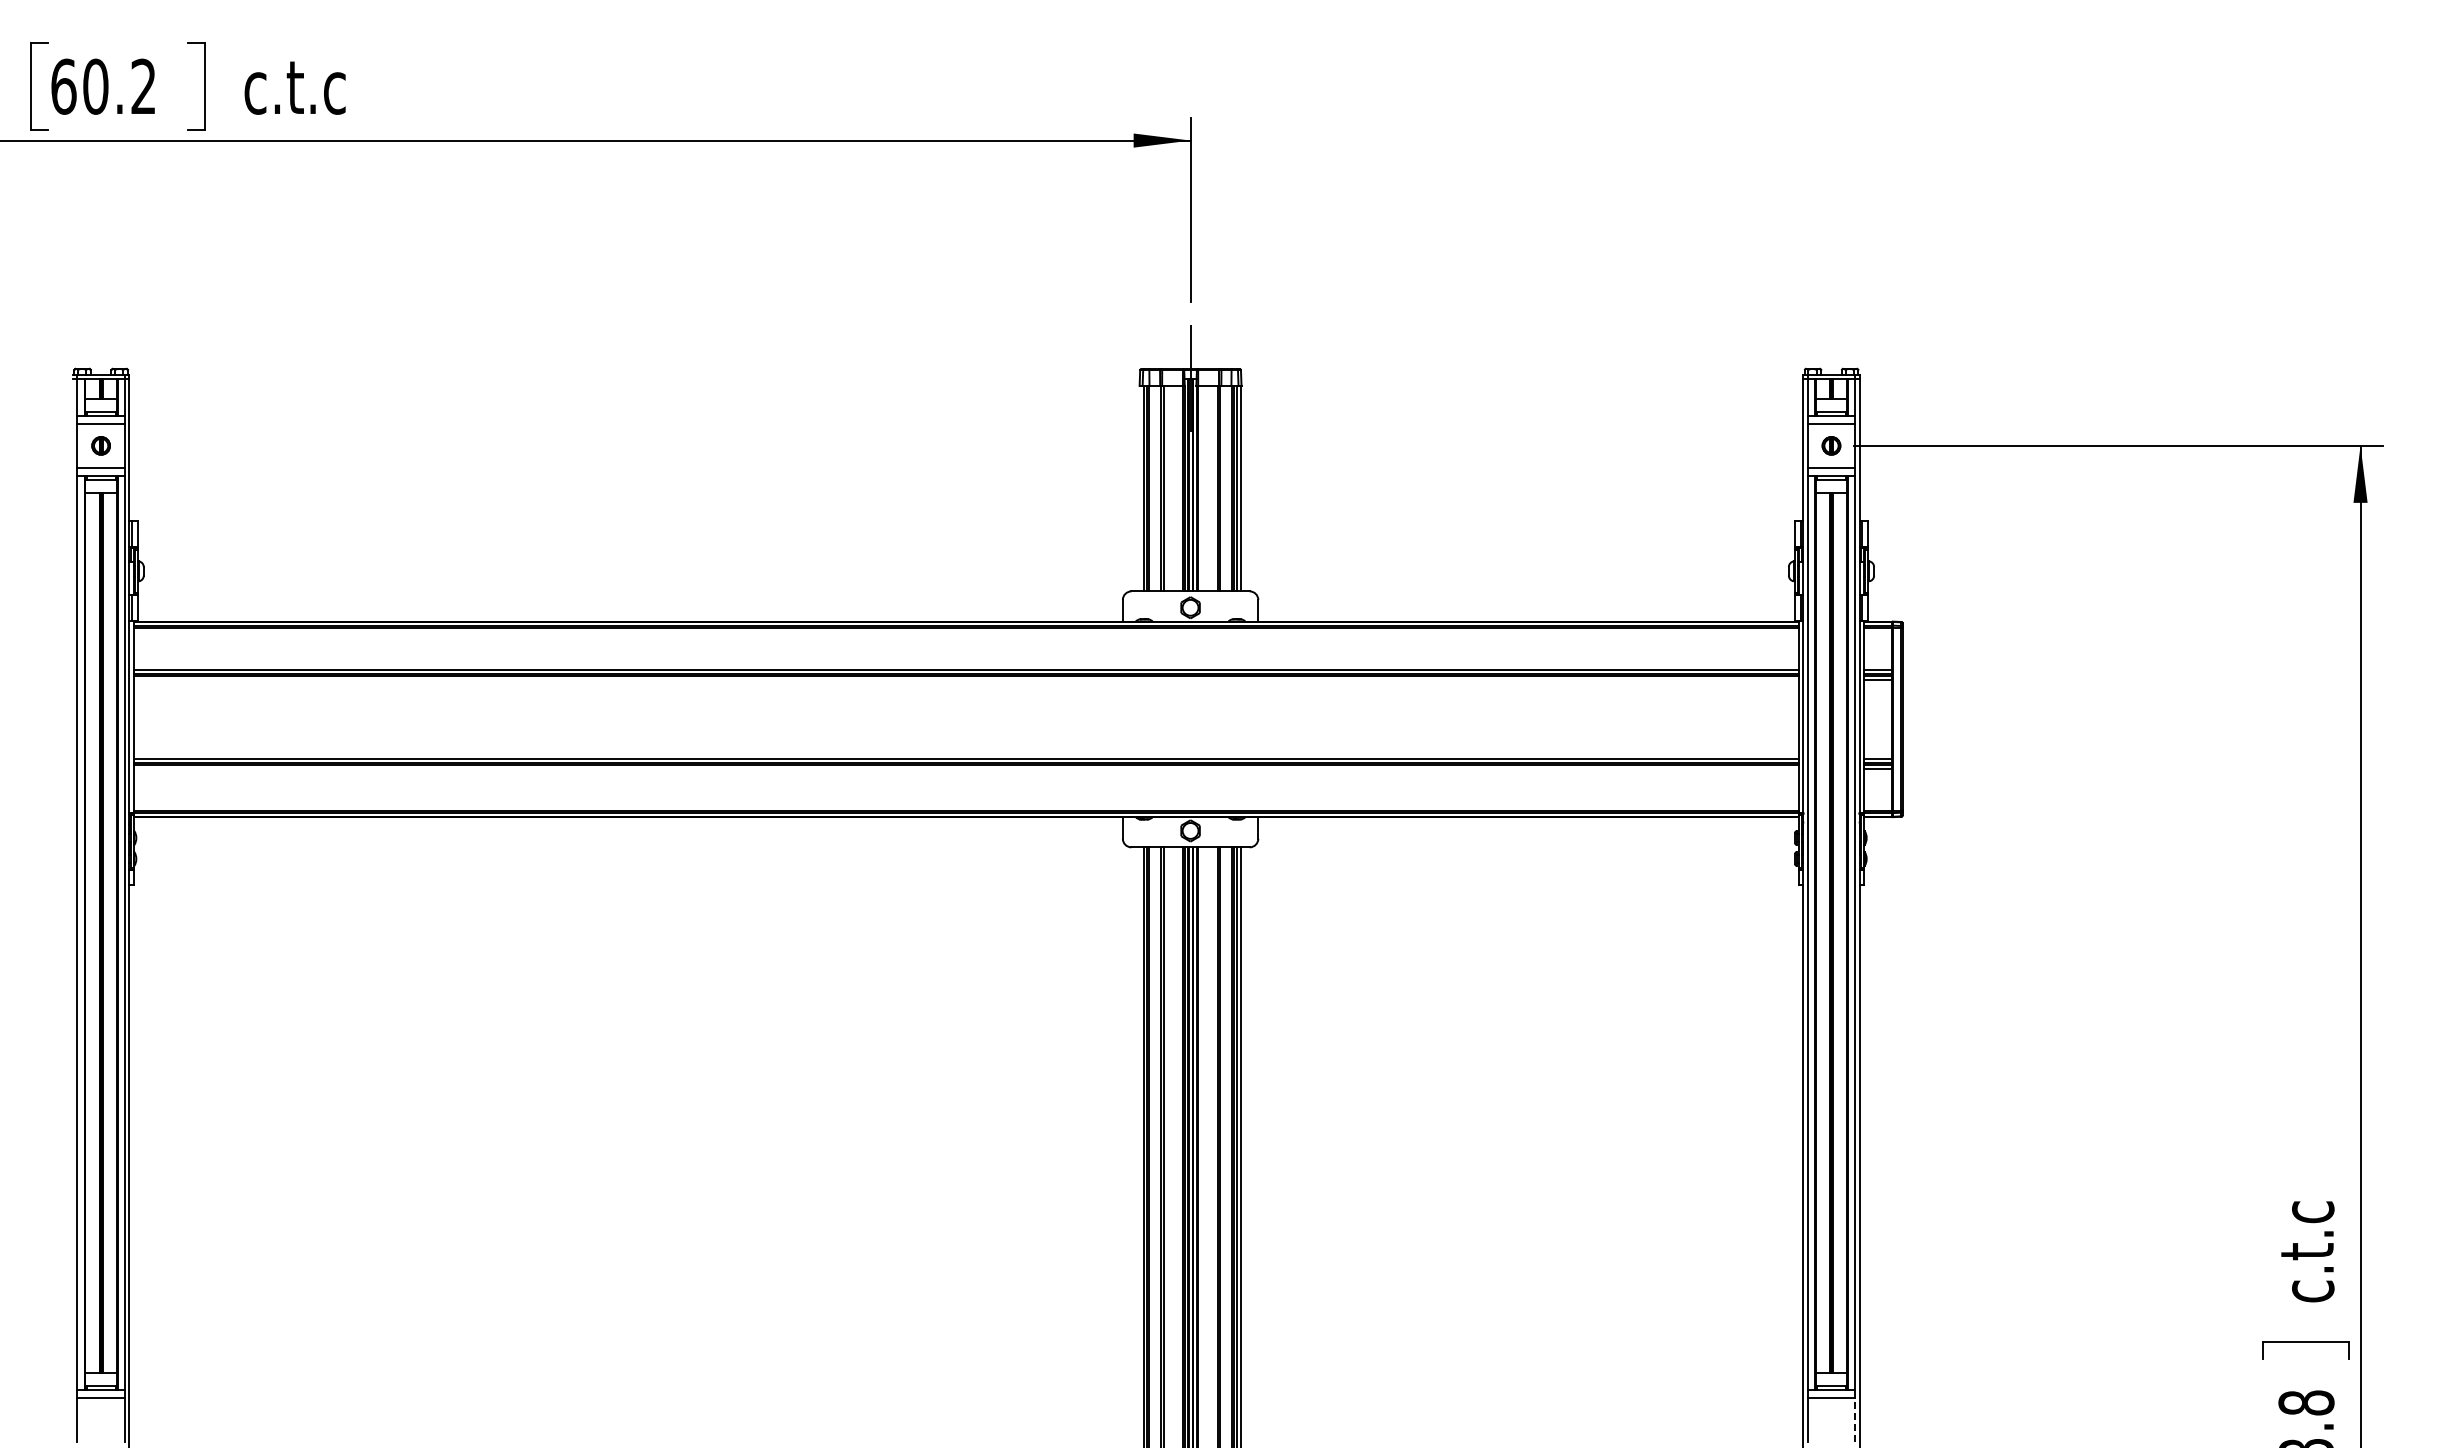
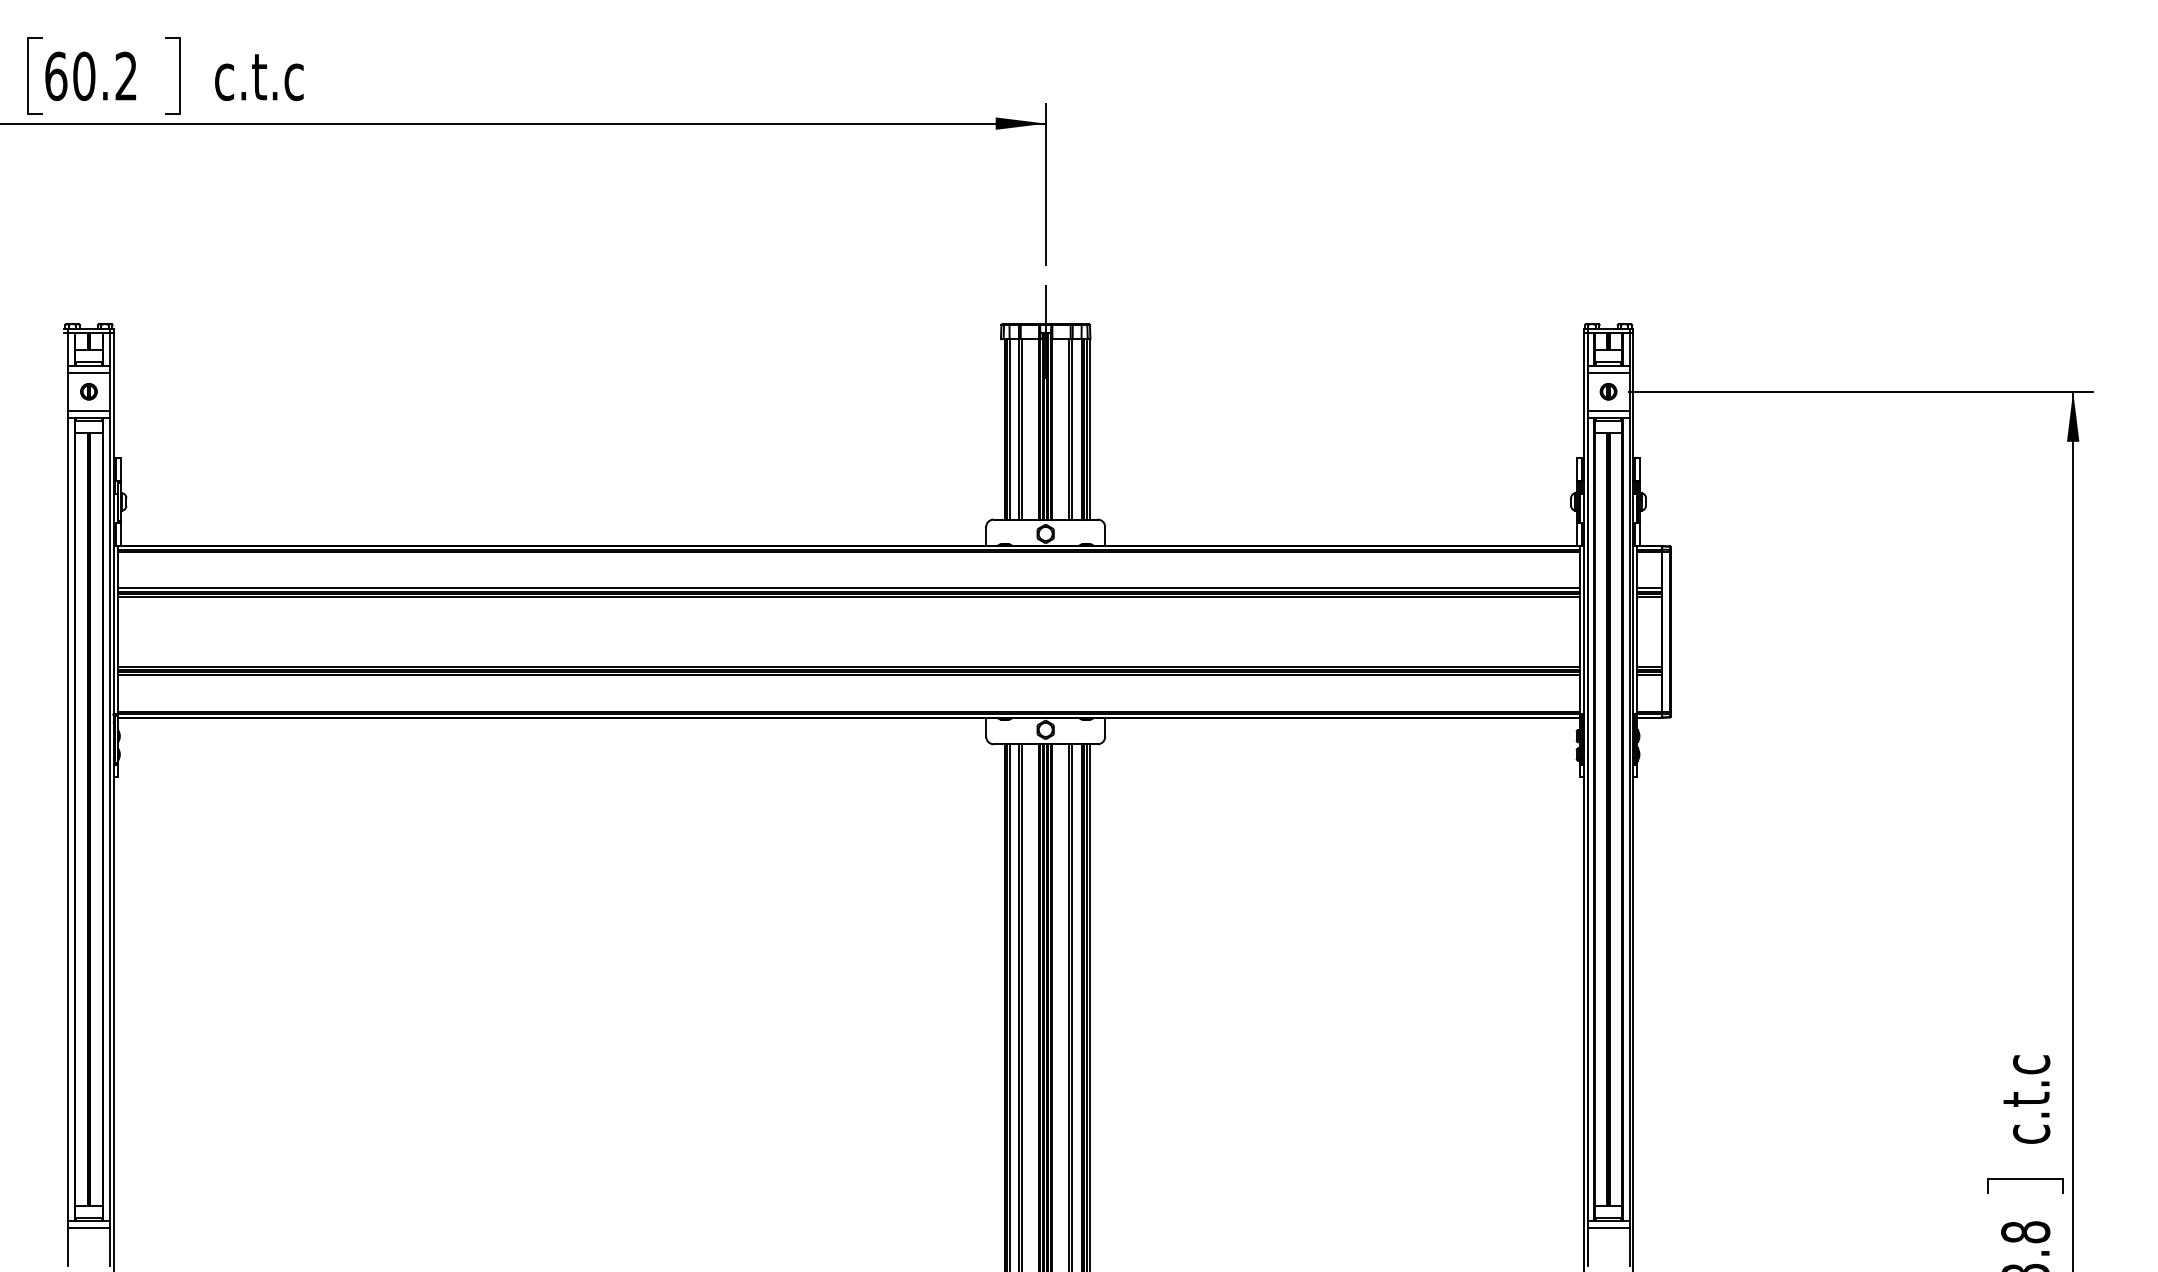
line: (965, 679) -> (848, 596), added
line: (965, 768) -> (848, 675), added
line: (1855, 1419) -> (1629, 1246), dashed -> solid

